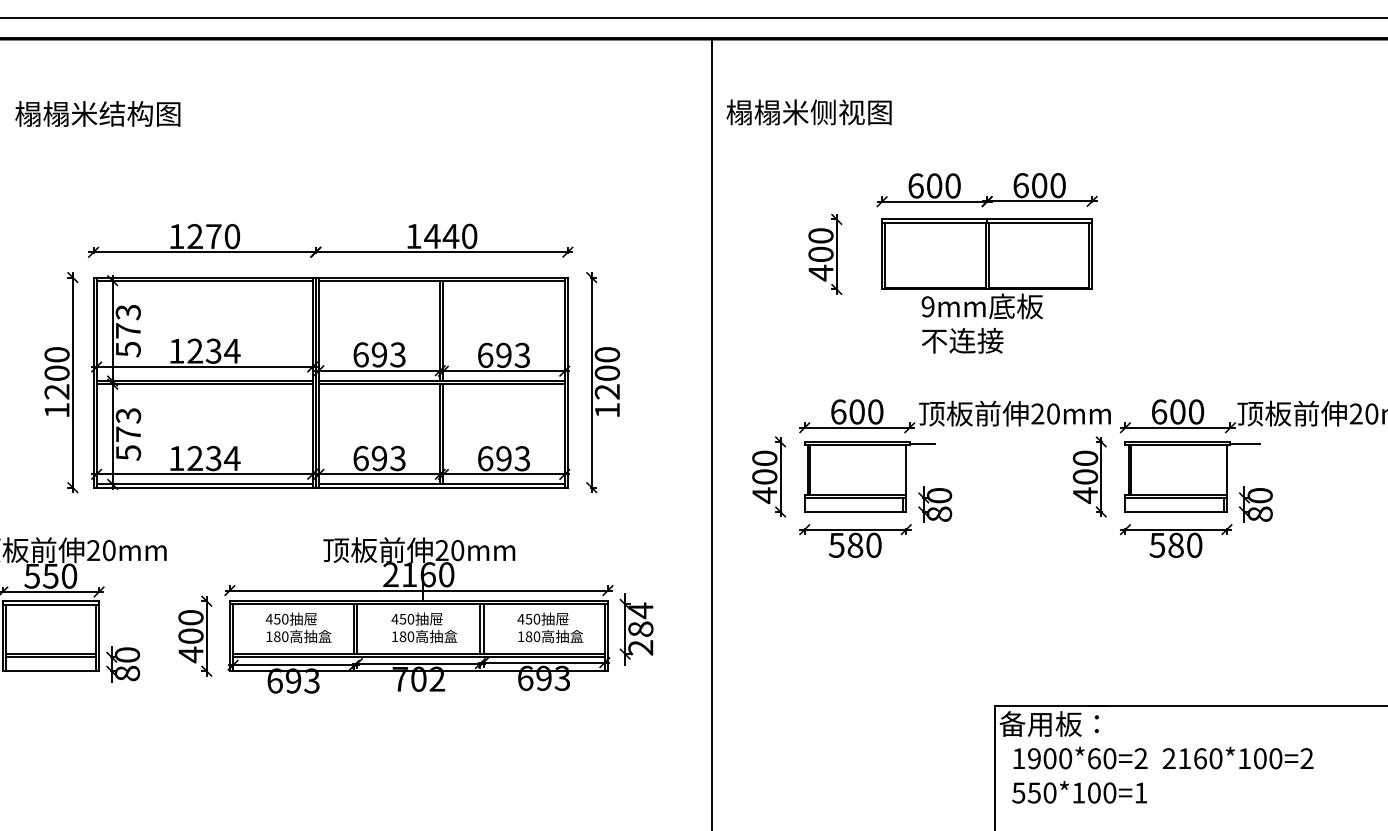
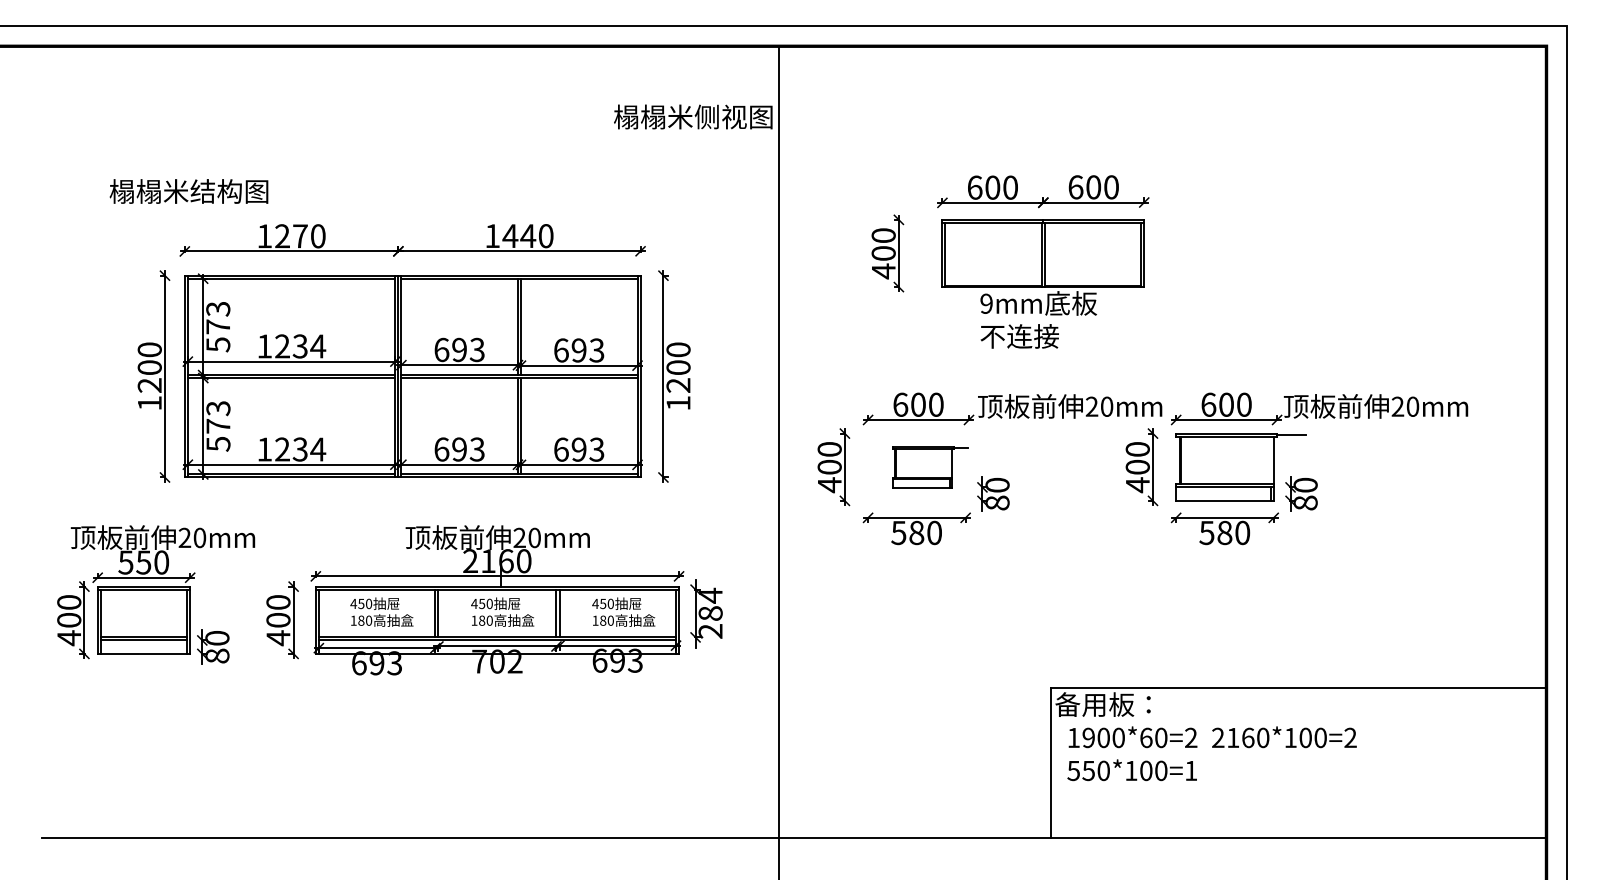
text: (809, 111) -> (693, 116), moved
text: (97, 113) -> (188, 191), moved
part: (869, 477) -> (930, 467), size x0.6

